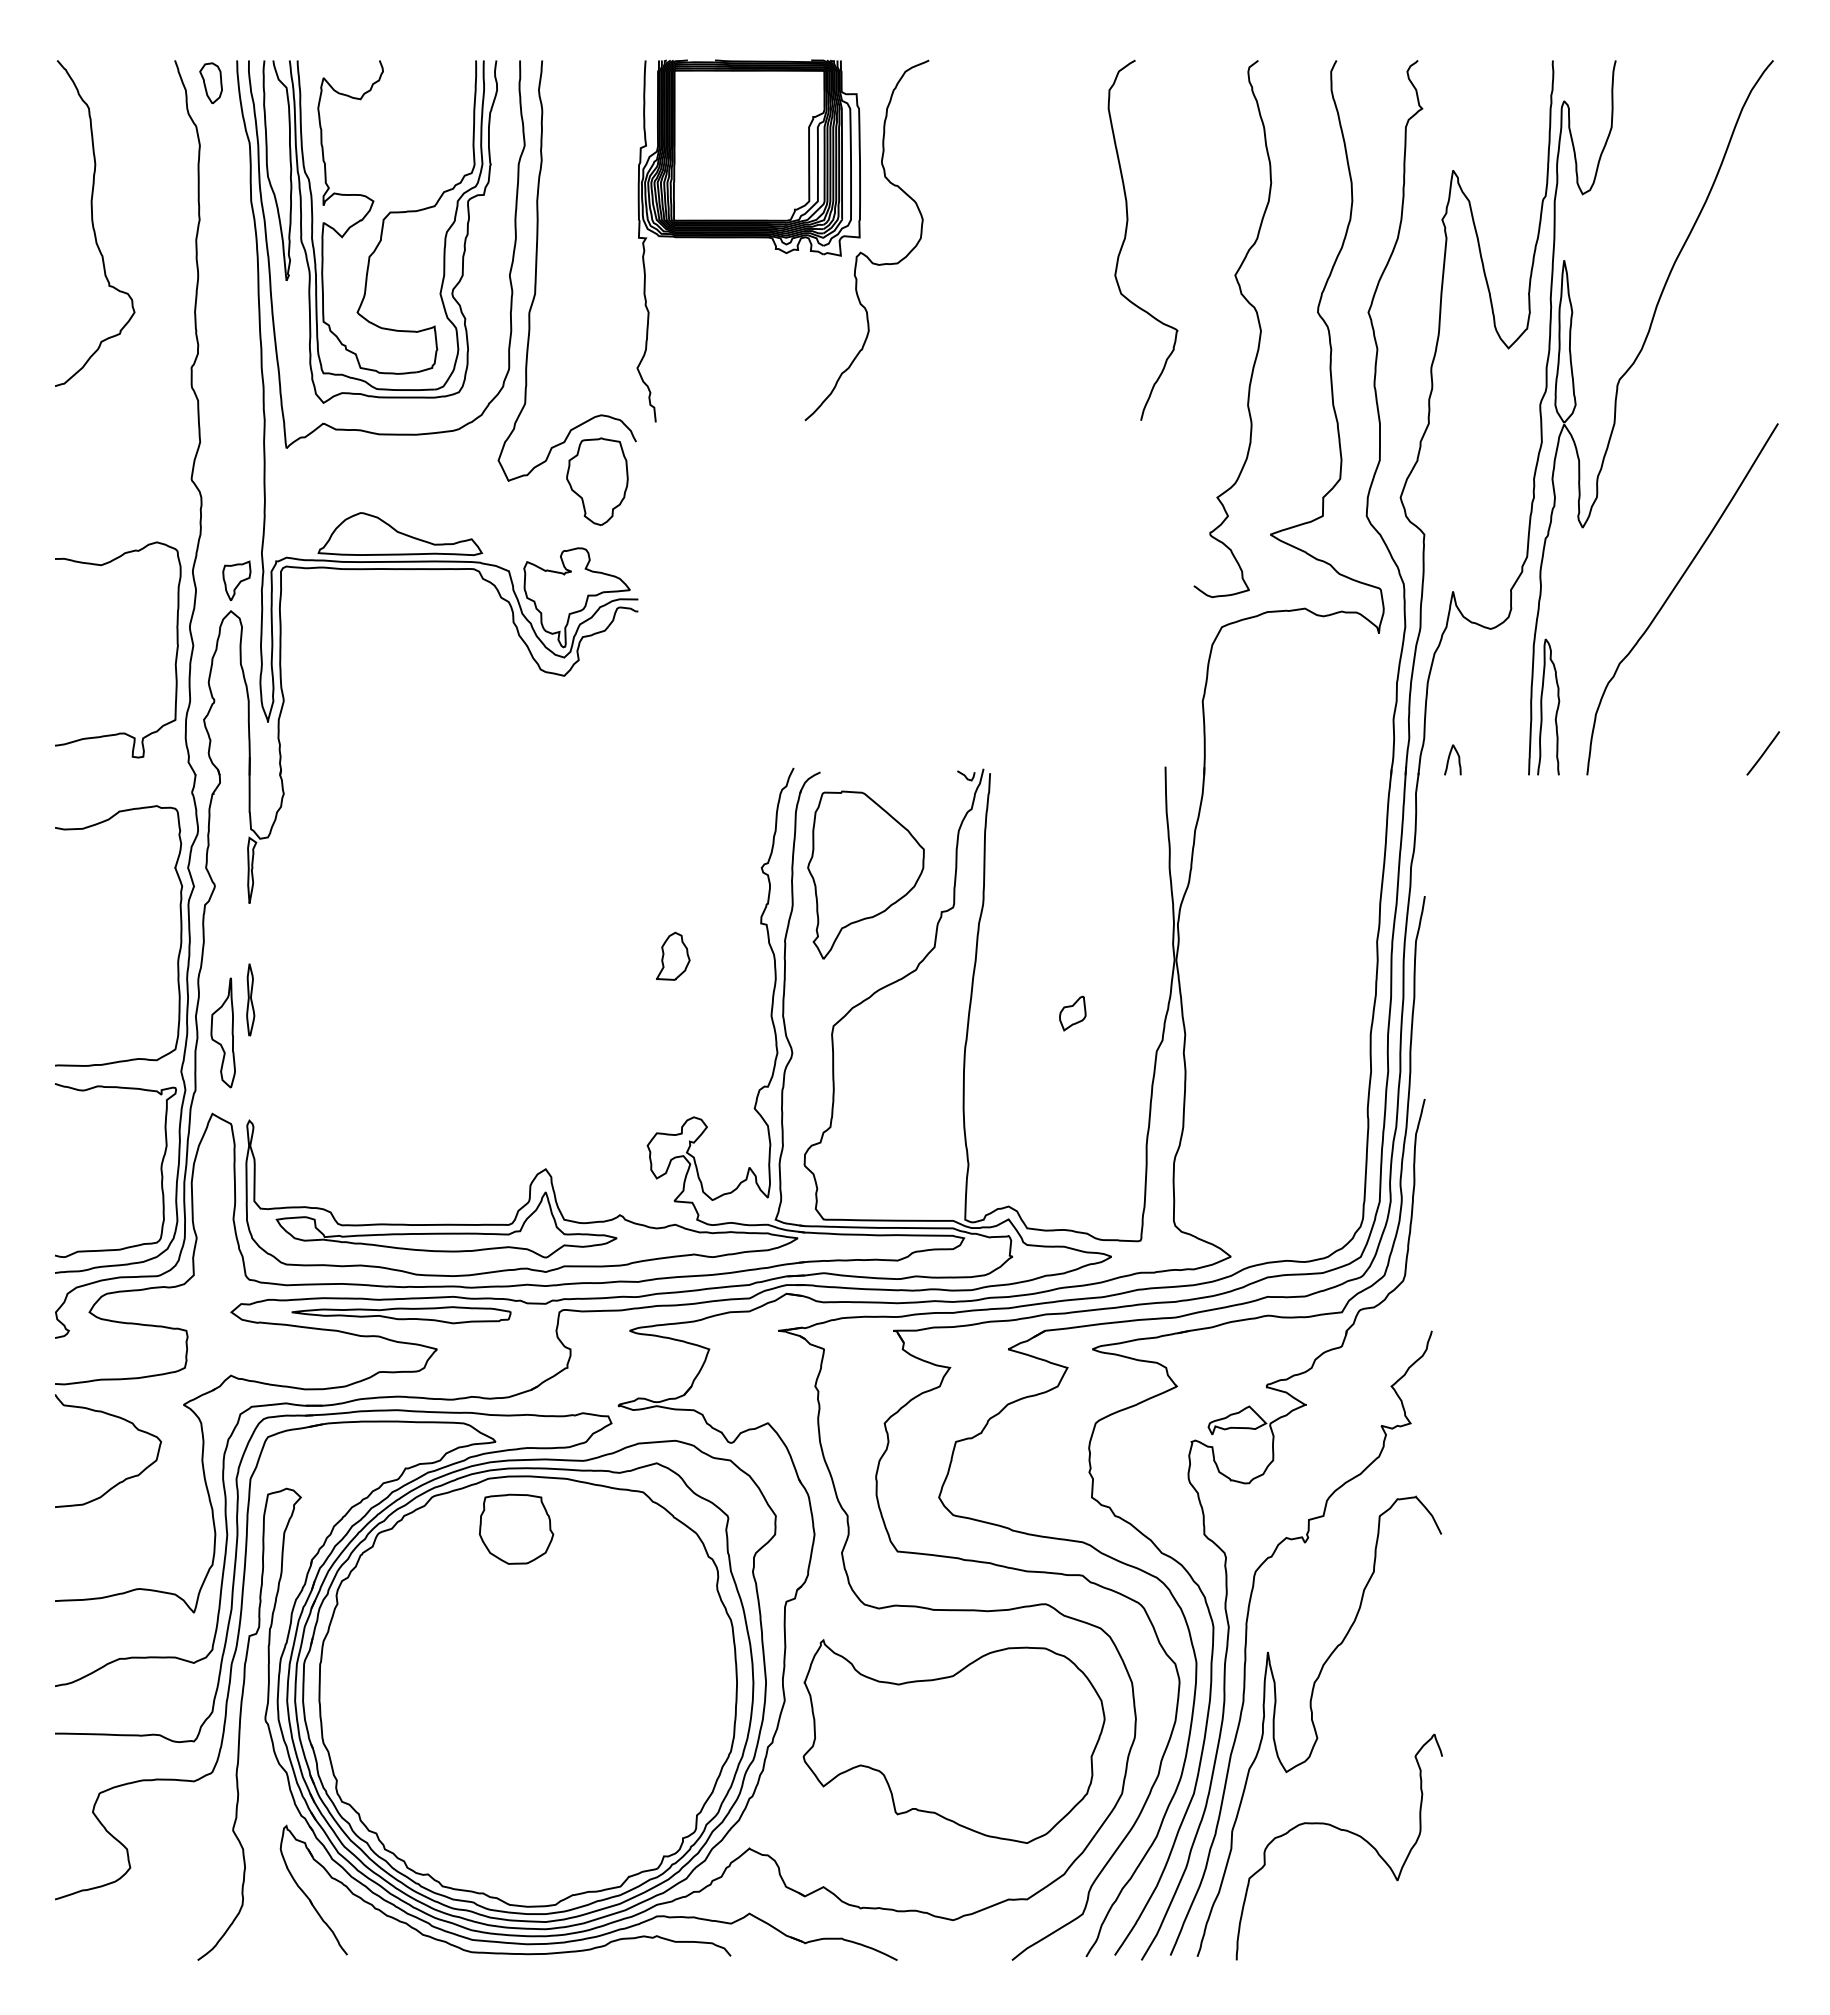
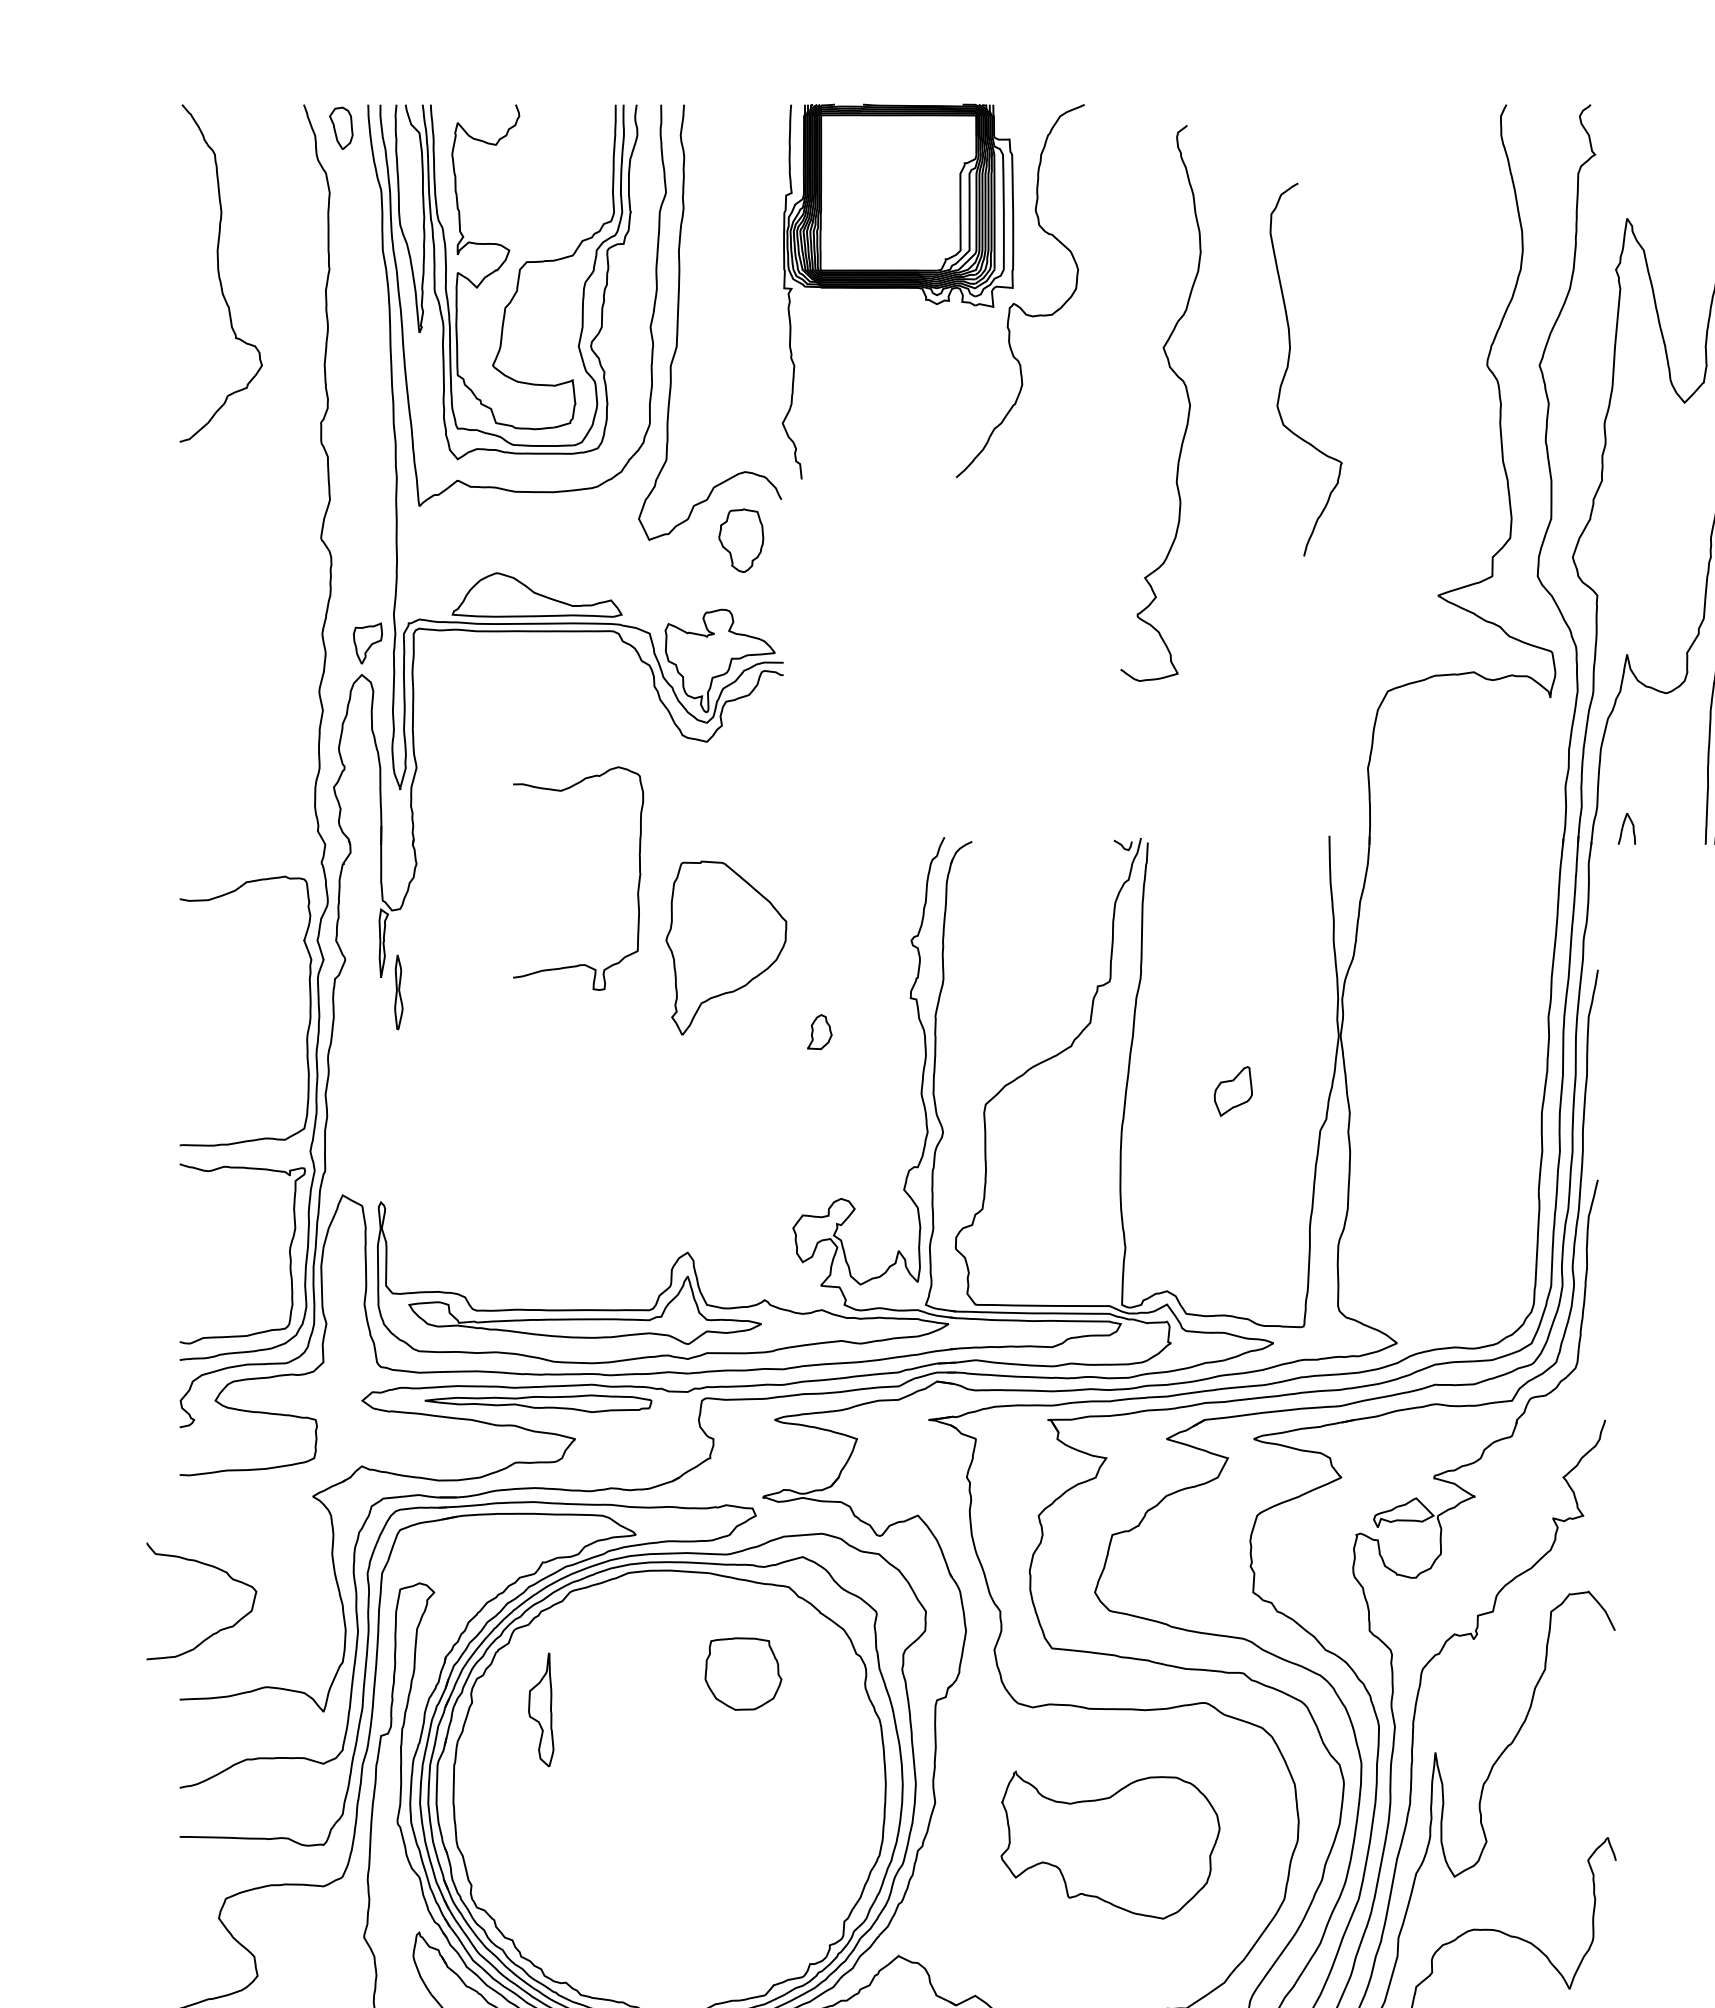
curve: (1126, 237) -> (1289, 366), moved
curve: (1258, 325) -> (1187, 399), moved
part: (597, 481) -> (741, 540), size x0.7
curve: (175, 655) -> (637, 884), moved
part: (865, 874) -> (725, 947), moved
part: (673, 955) -> (820, 1031), size x0.7
part: (250, 999) -> (398, 992), moved
part: (1072, 1013) -> (1233, 1091), size x1.4
part: (222, 1032) -> (540, 1709), moved
curve: (123, 1479) -> (217, 1630), moved
part: (516, 1528) -> (743, 1673), moved
part: (953, 1741) -> (1109, 1845), size x0.7

